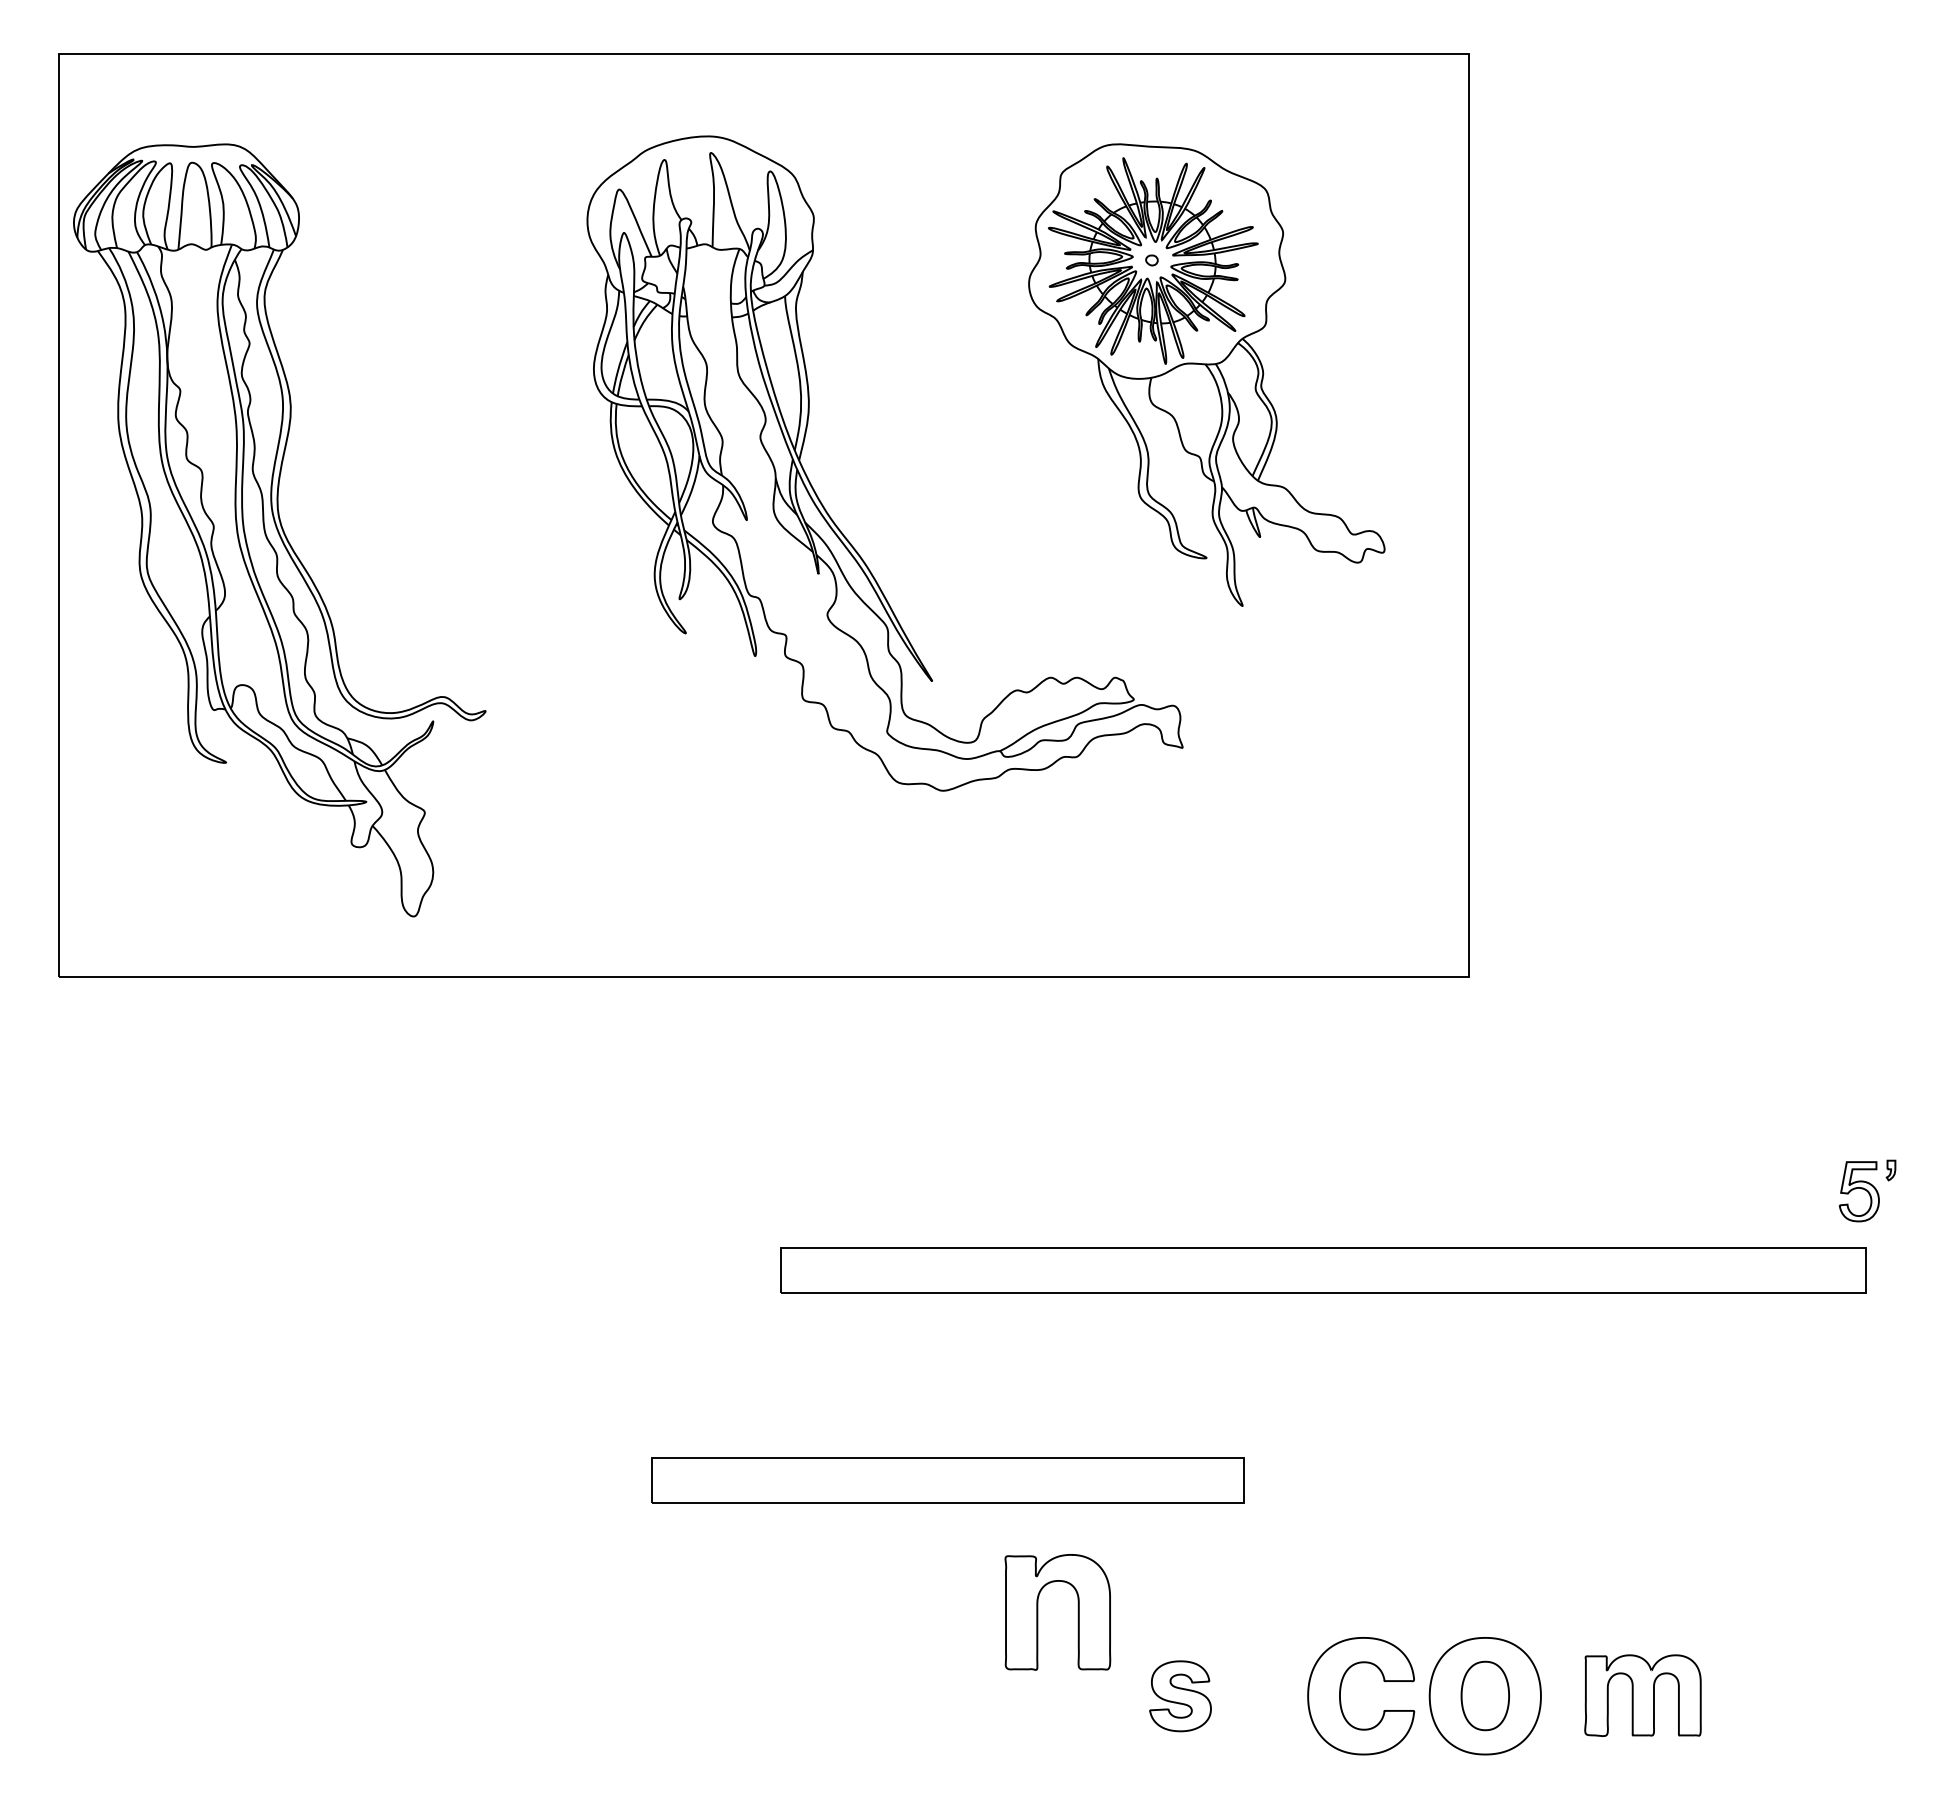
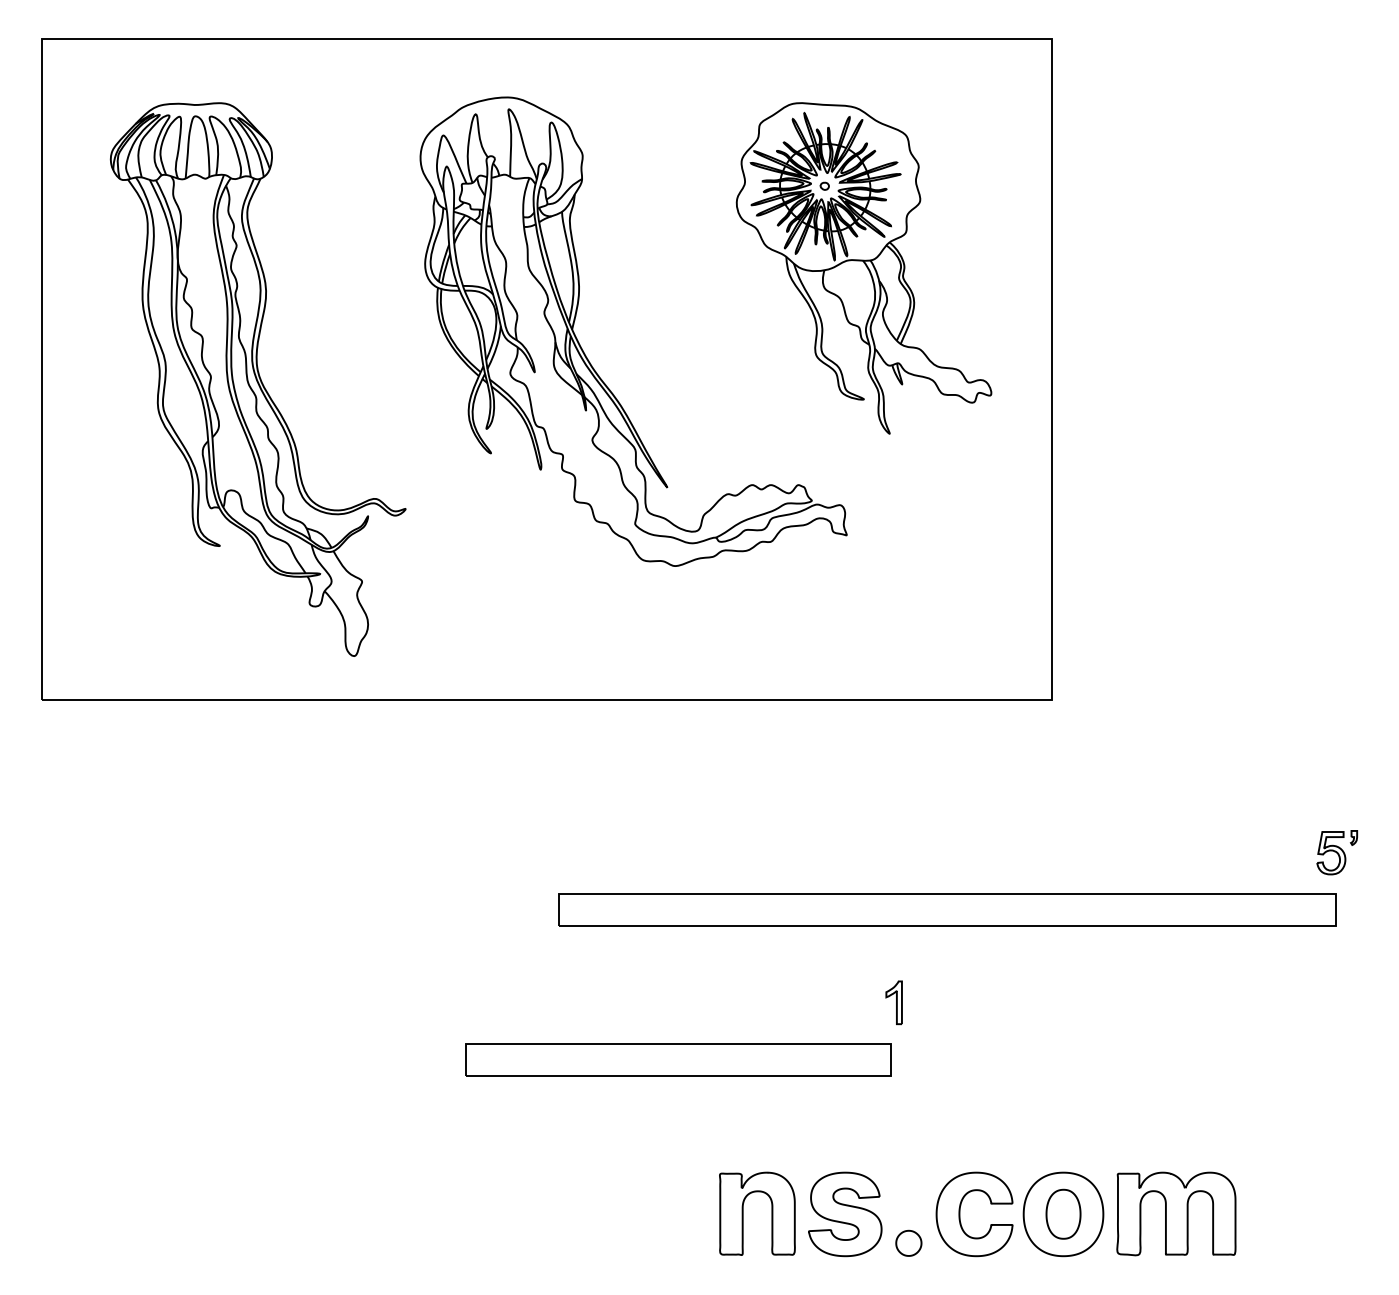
part: (279, 530) -> (258, 379), moved
part: (1248, 1400) -> (893, 1002), added
part: (1038, 1612) -> (743, 1213), moved
part: (1642, 1695) -> (1176, 1213), size x1.43
part: (1180, 1696) -> (845, 1214), size x1.67
part: (1268, 1736) -> (908, 1243), added

